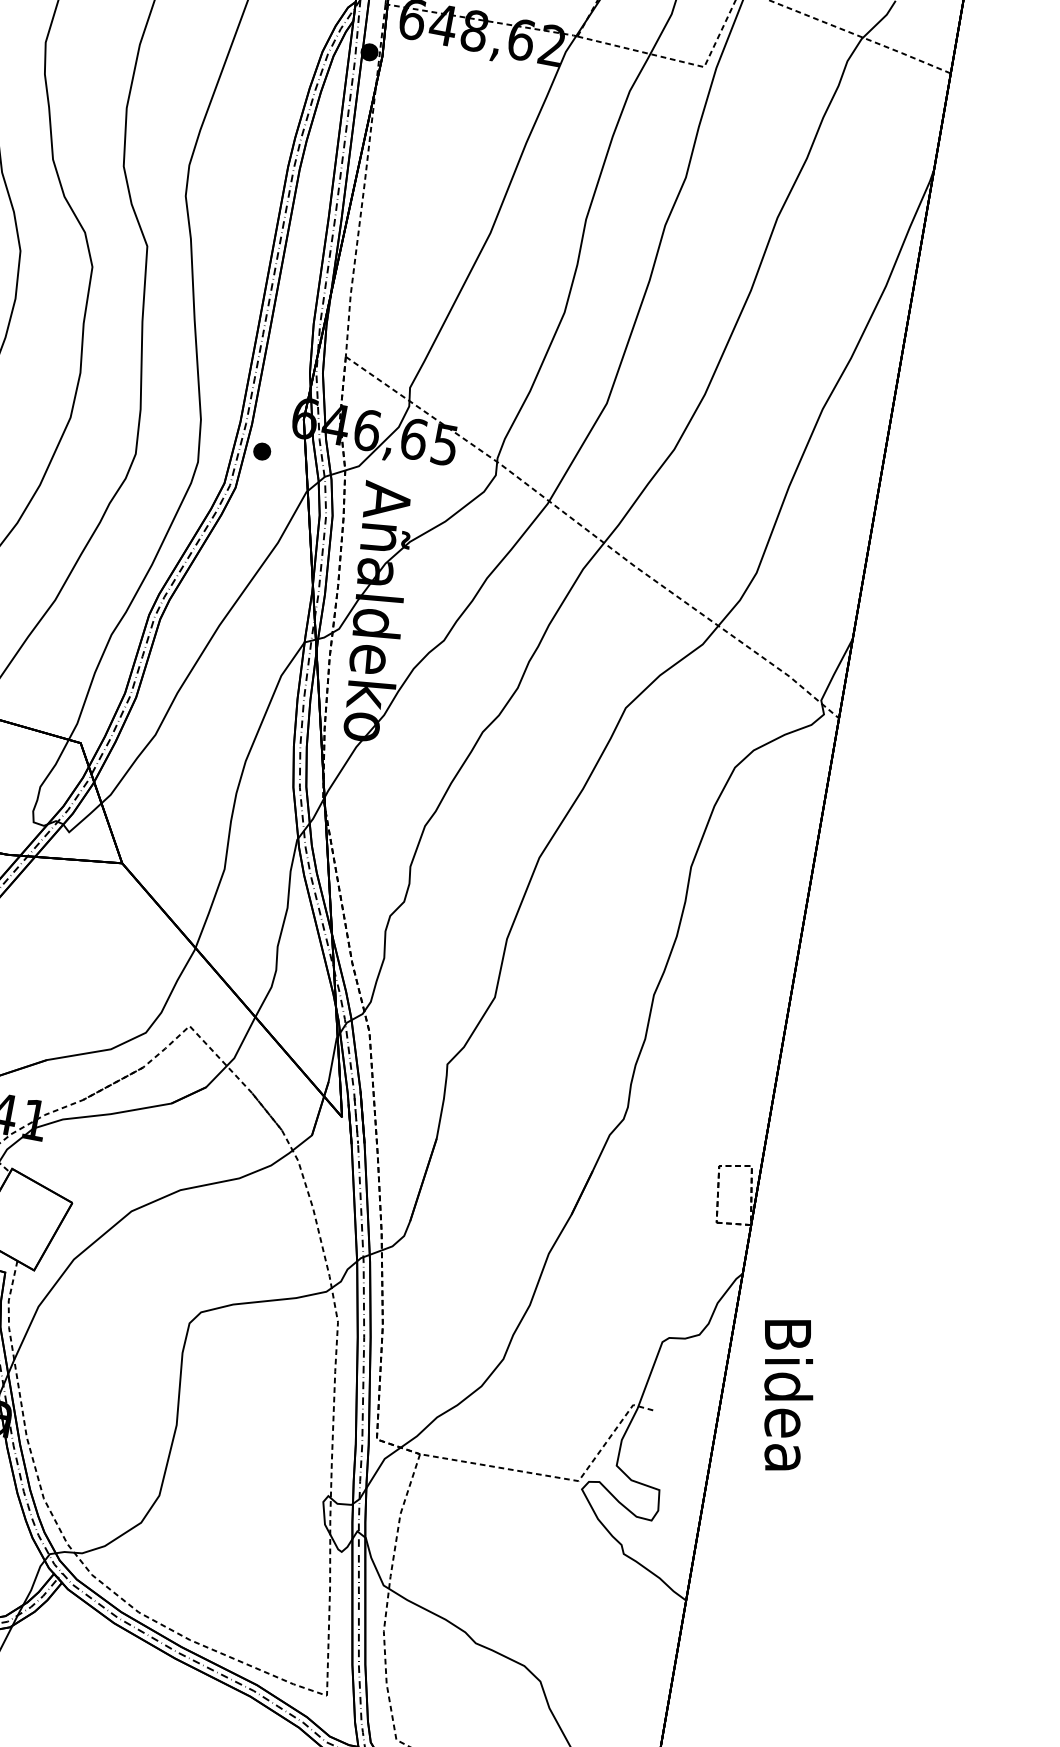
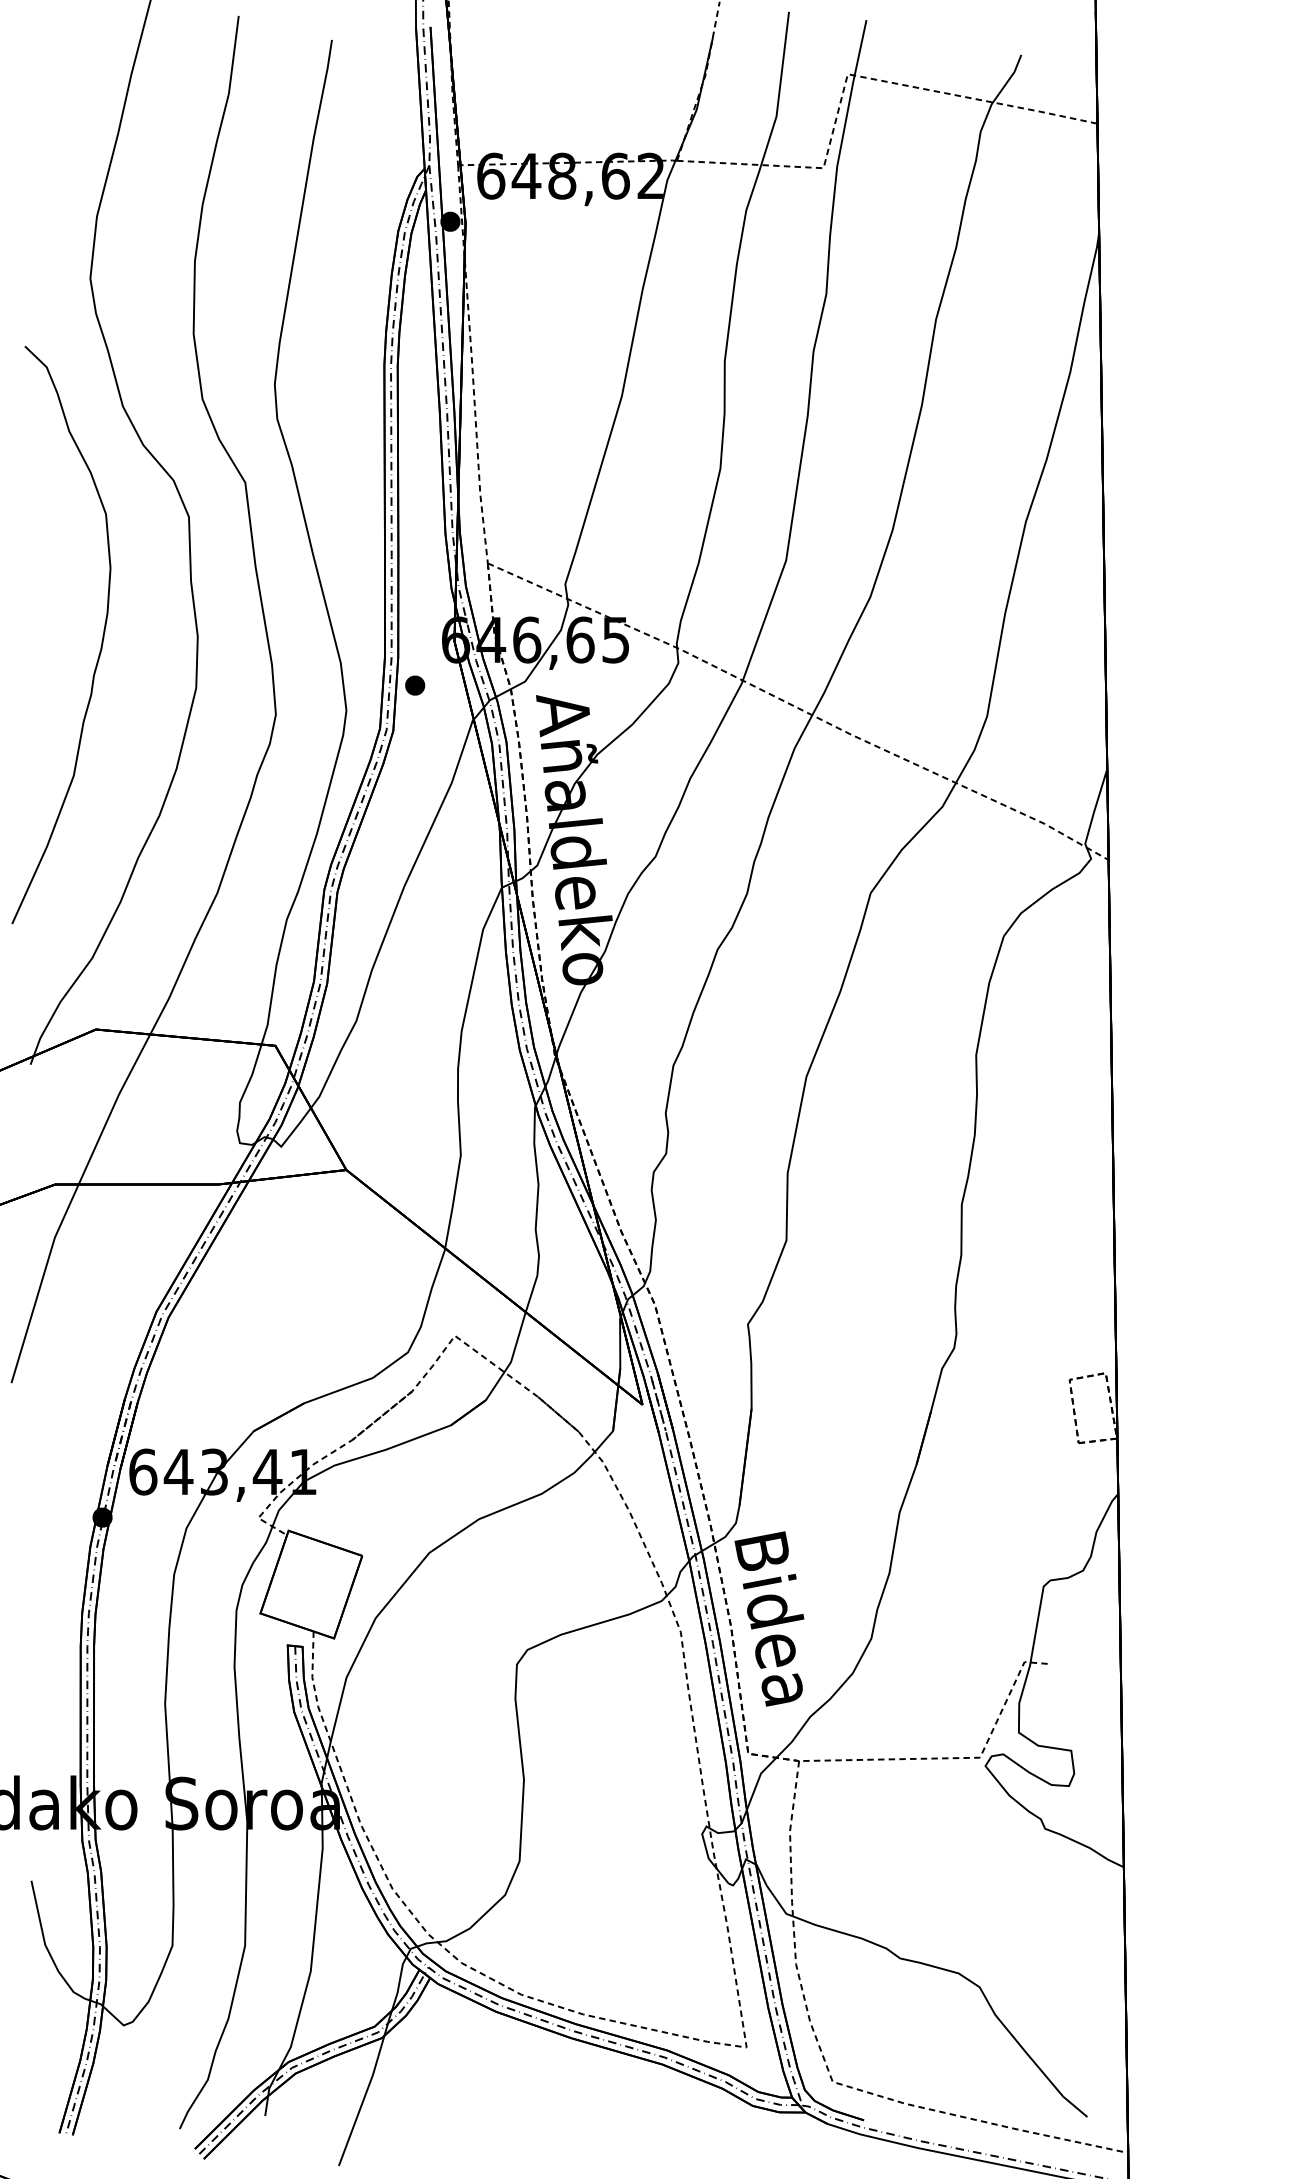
text: (782, 1393) -> (769, 1618), moved

